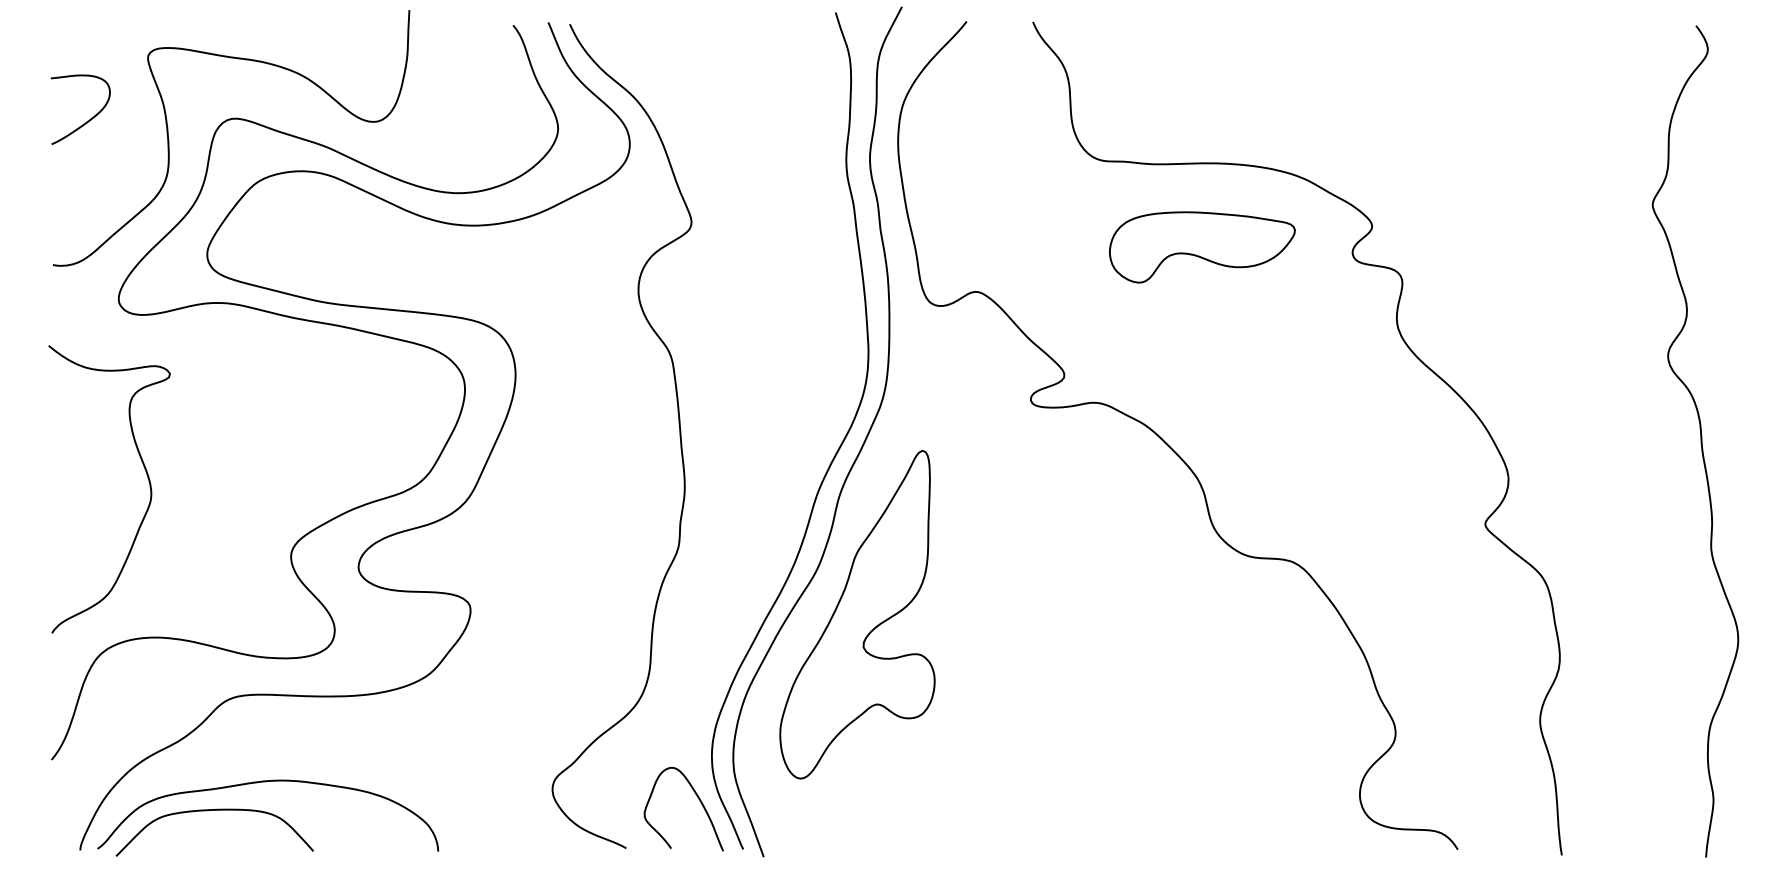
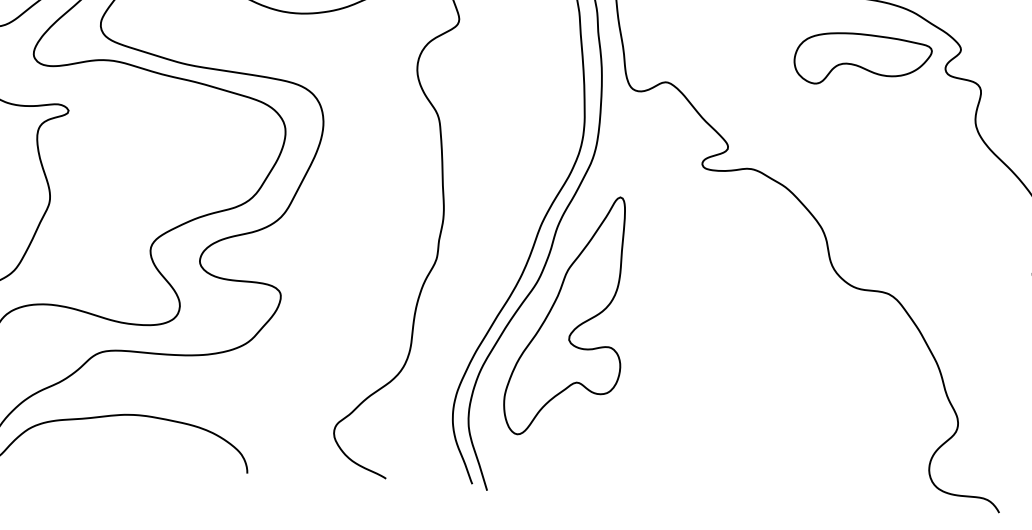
part: (1202, 247) -> (863, 60), moved
curve: (699, 801) -> (441, 447), removed
curve: (214, 810) -> (83, 434), removed

